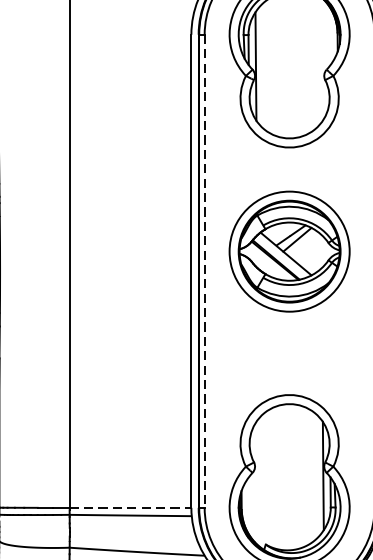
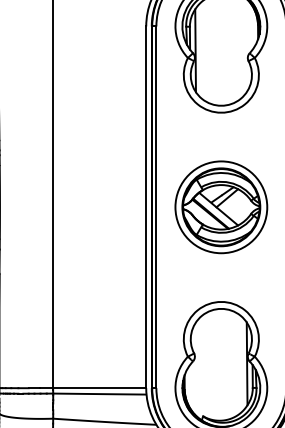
part: (289, 251) -> (221, 207), moved
line: (204, 271) -> (156, 207), dashed -> solid
line: (130, 508) -> (99, 388), dashed -> solid

